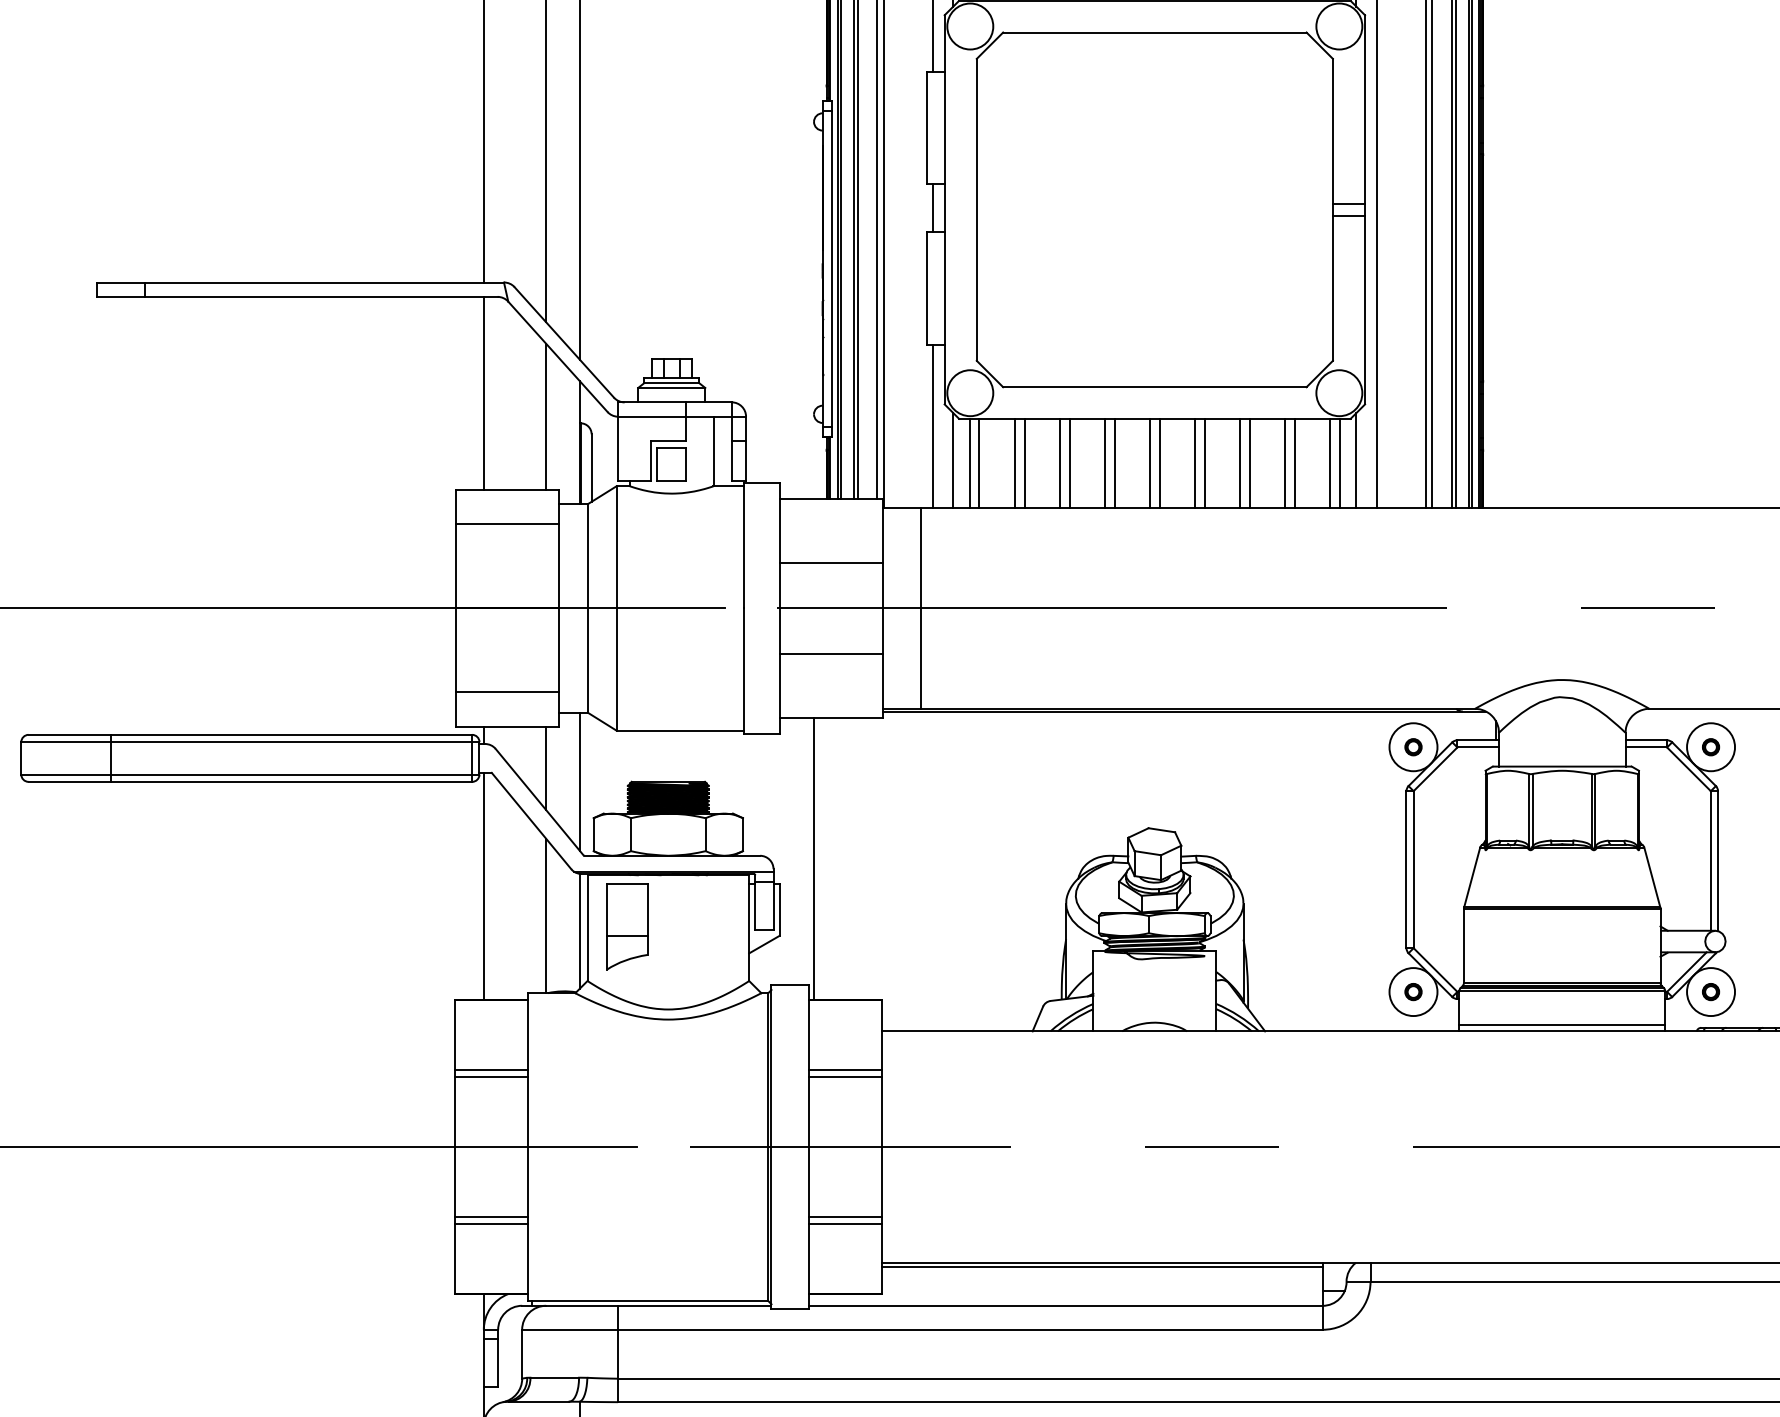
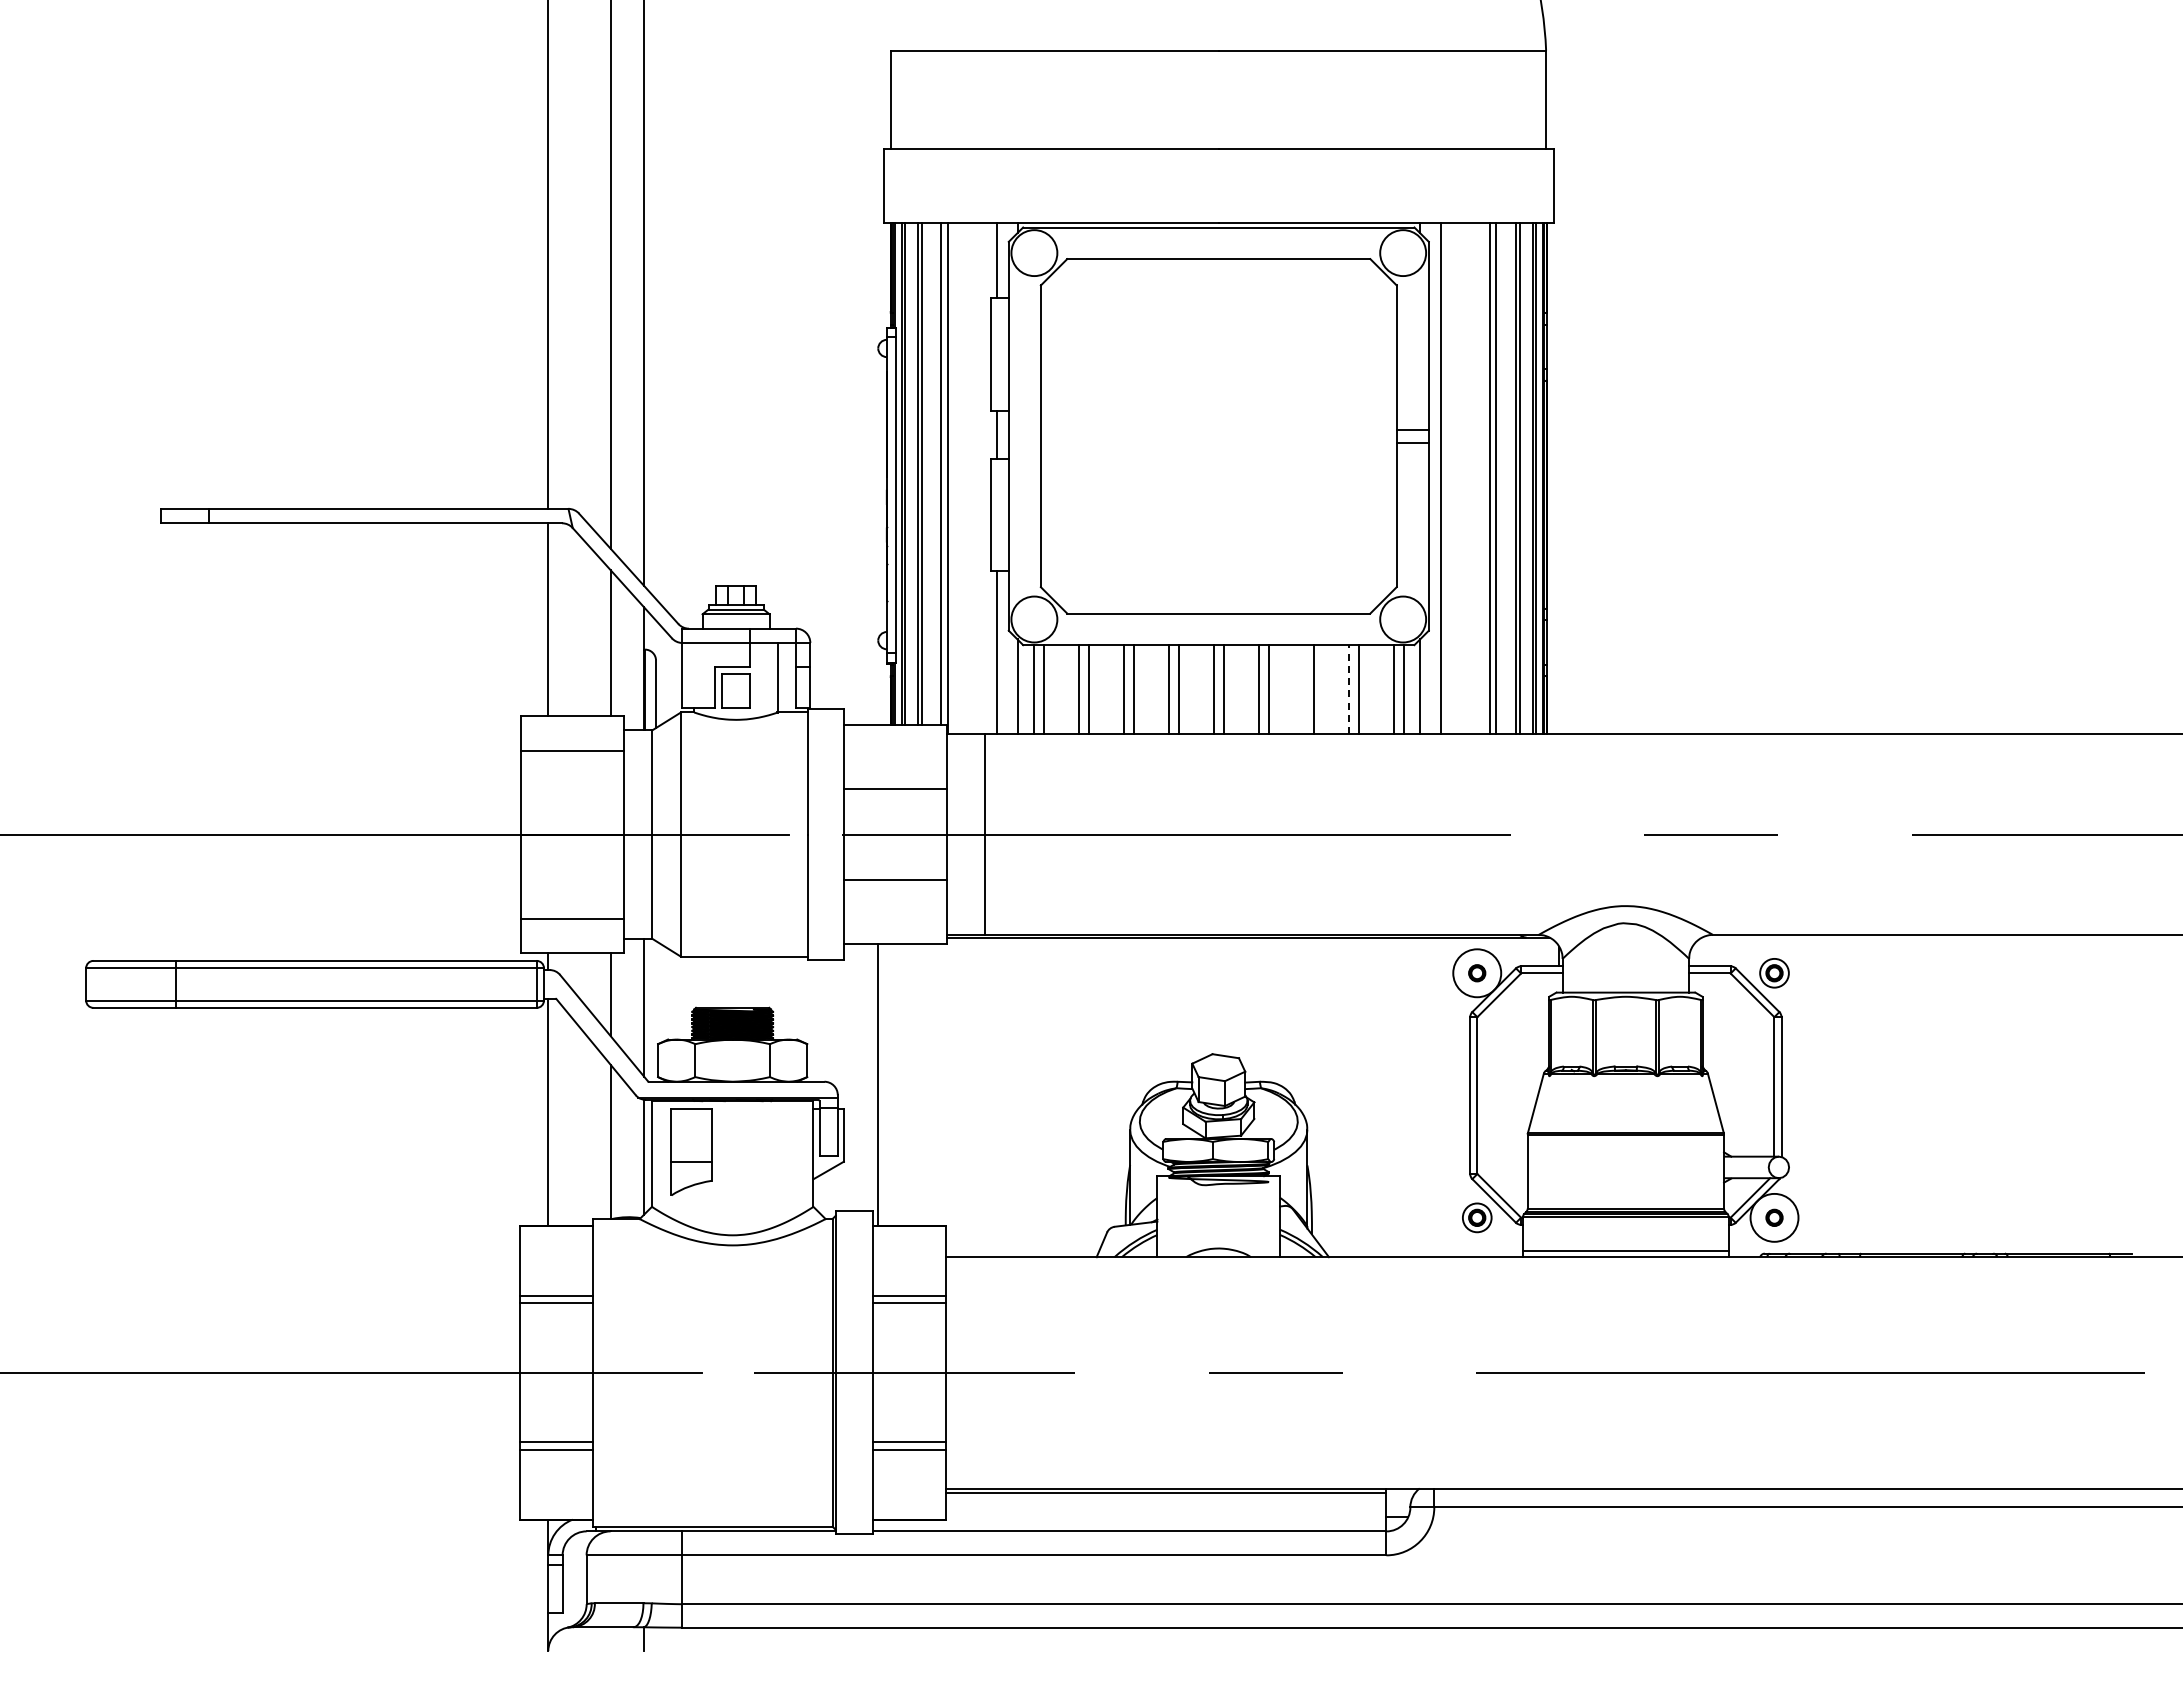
line: (1240, 463) -> (1304, 689), removed
line: (1285, 463) -> (1349, 689), solid -> dashed
circle: (1710, 747) -> (1774, 973), size x0.6
circle: (1413, 991) -> (1477, 1217), size x0.6

